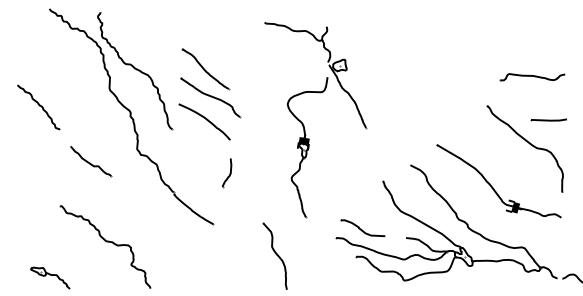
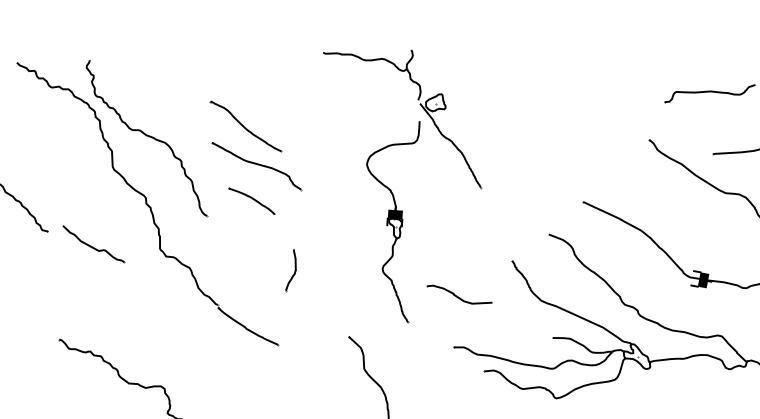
part: (204, 121) -> (251, 200), size x0.6
part: (91, 161) -> (94, 244), moved
part: (362, 228) -> (459, 294), moved

